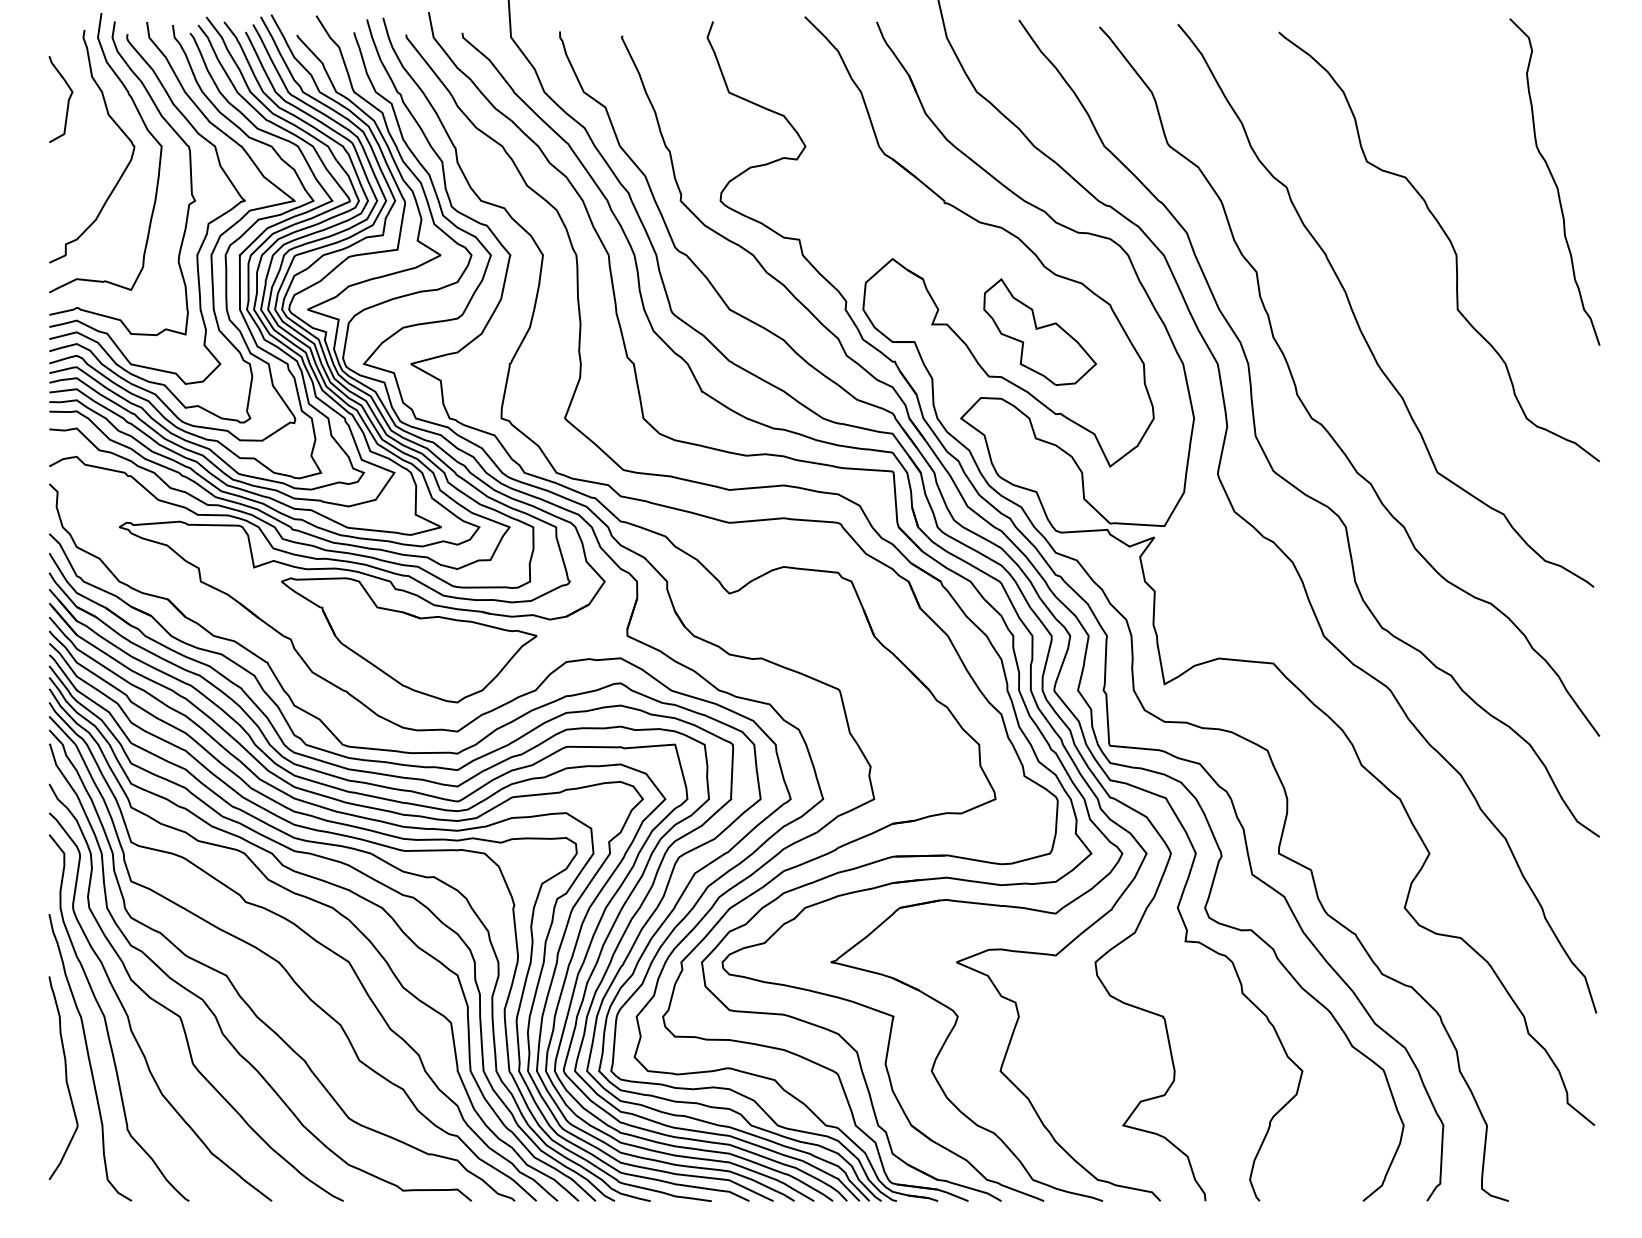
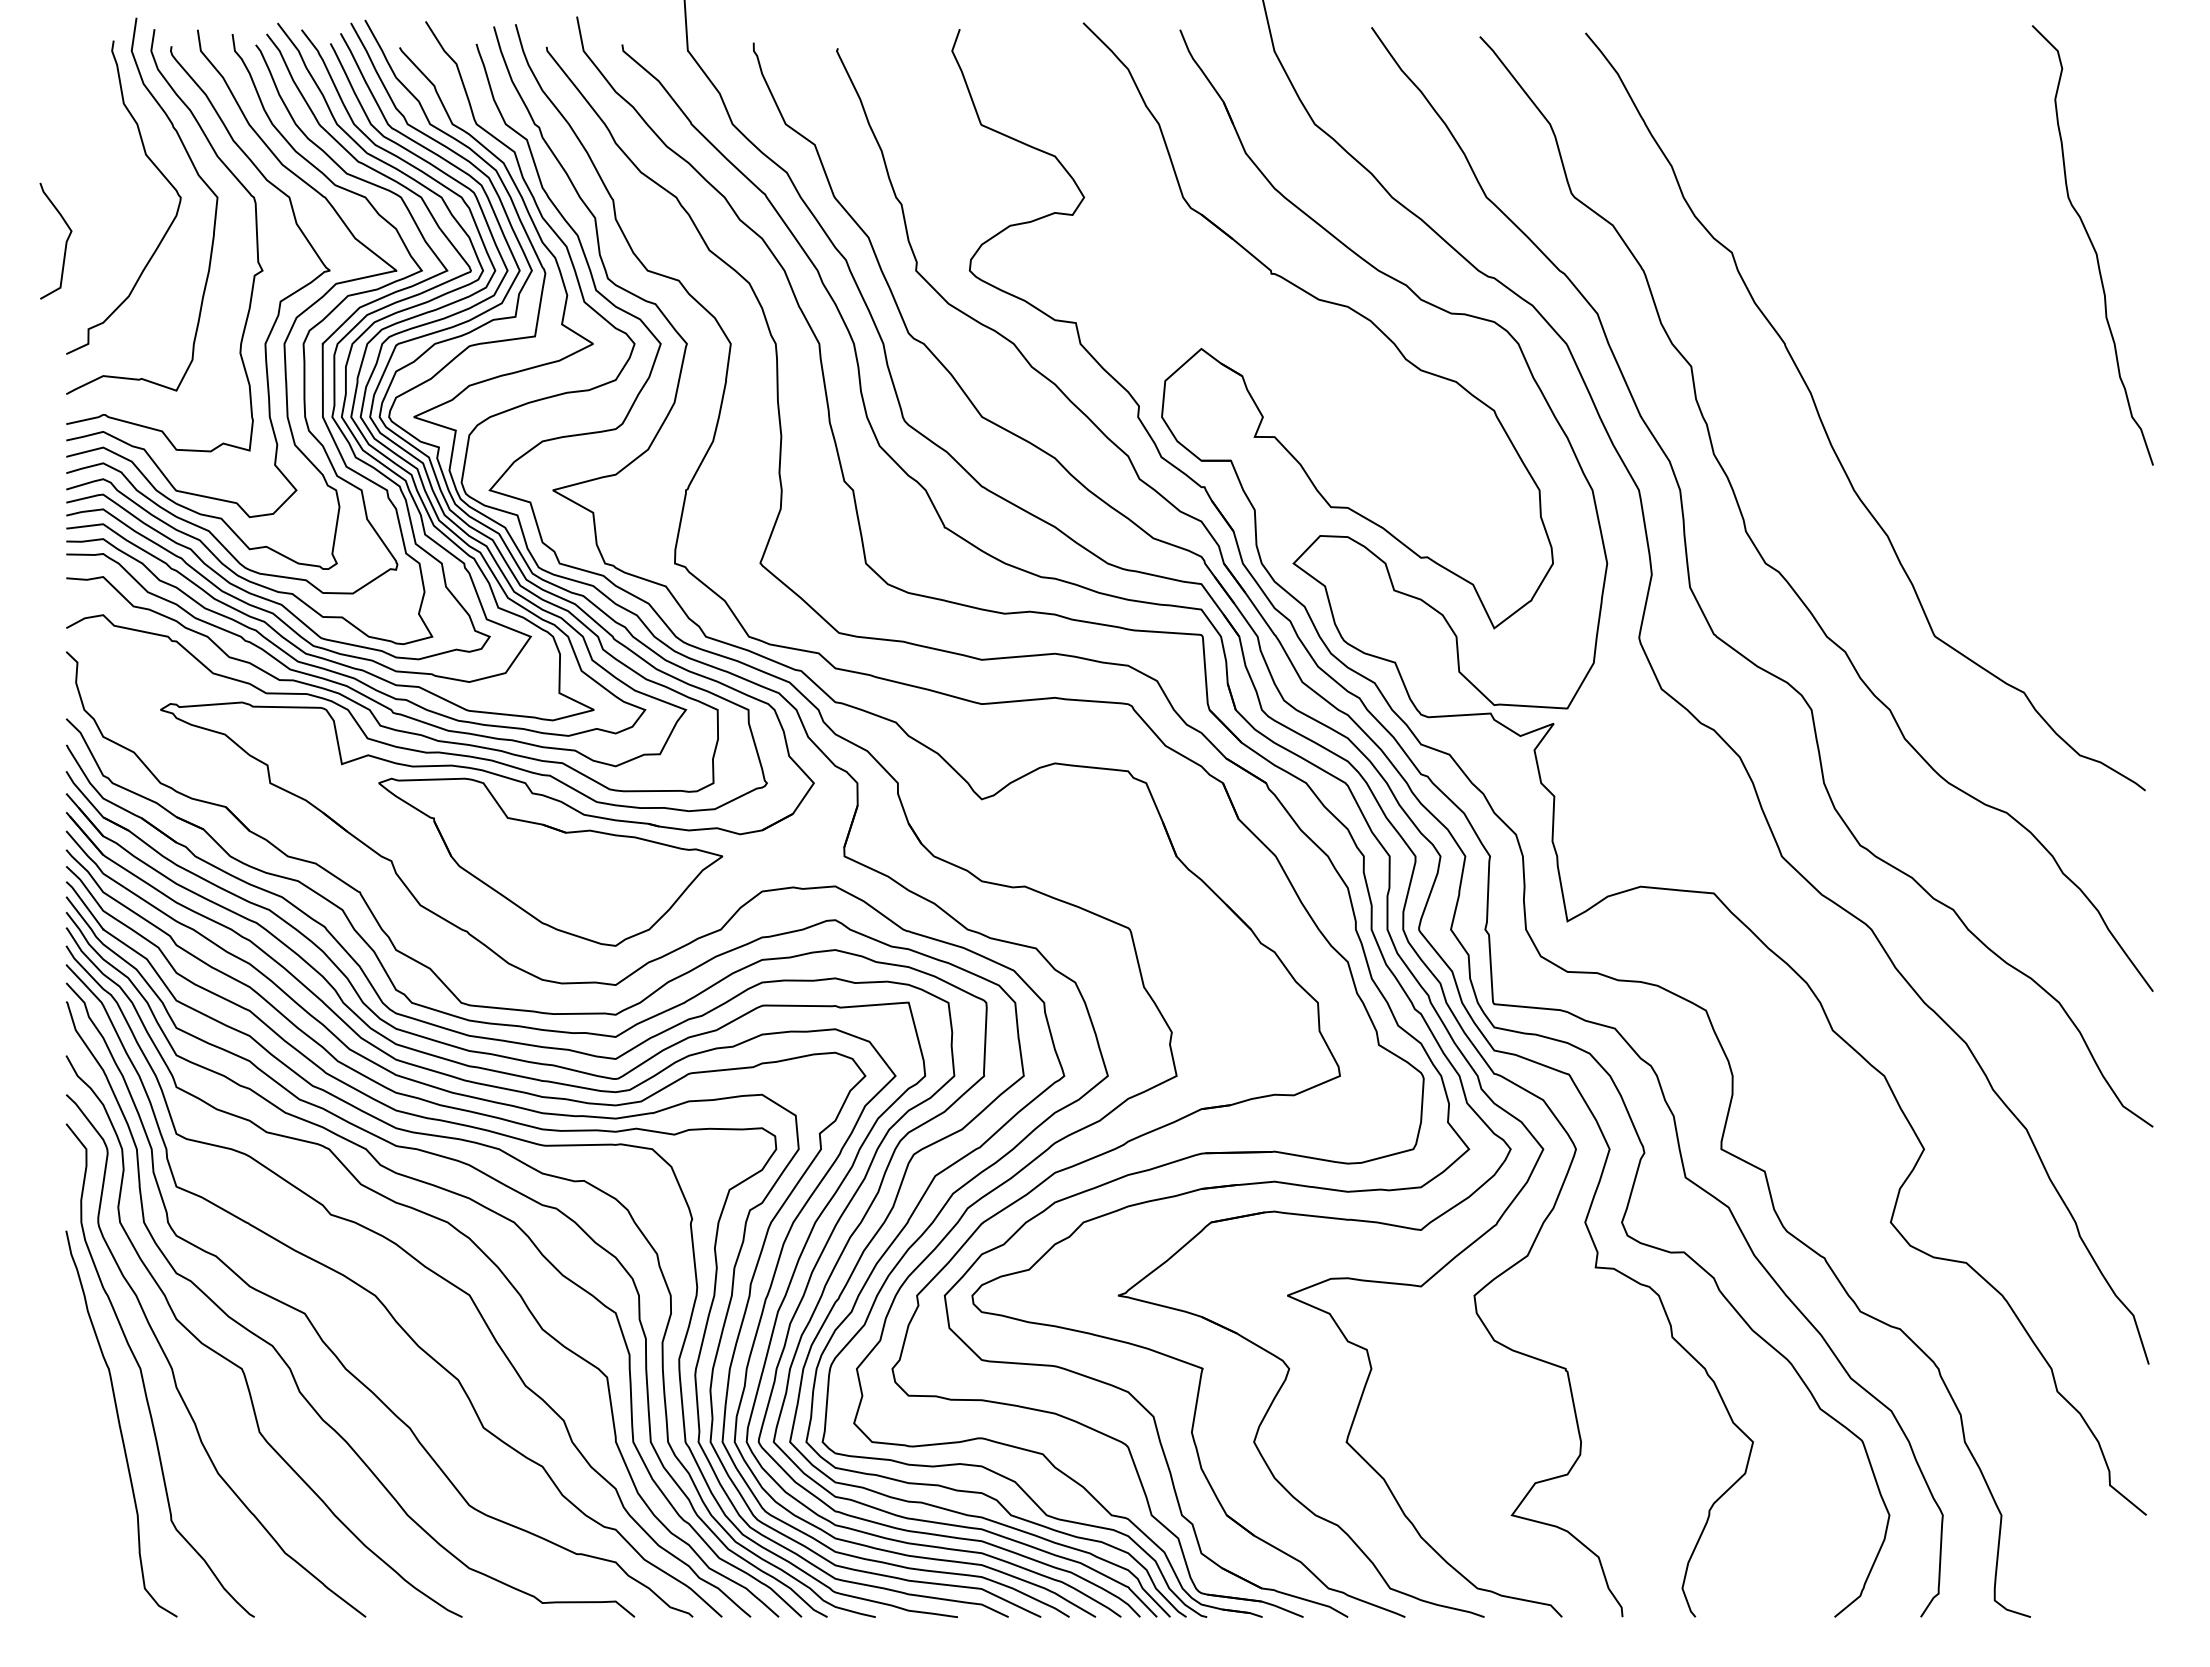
curve: (68, 99) -> (65, 241), moved
curve: (1449, 240) -> (1950, 324), removed
part: (1039, 332) -> (1399, 447), removed
curve: (65, 1078) -> (88, 1451), removed

